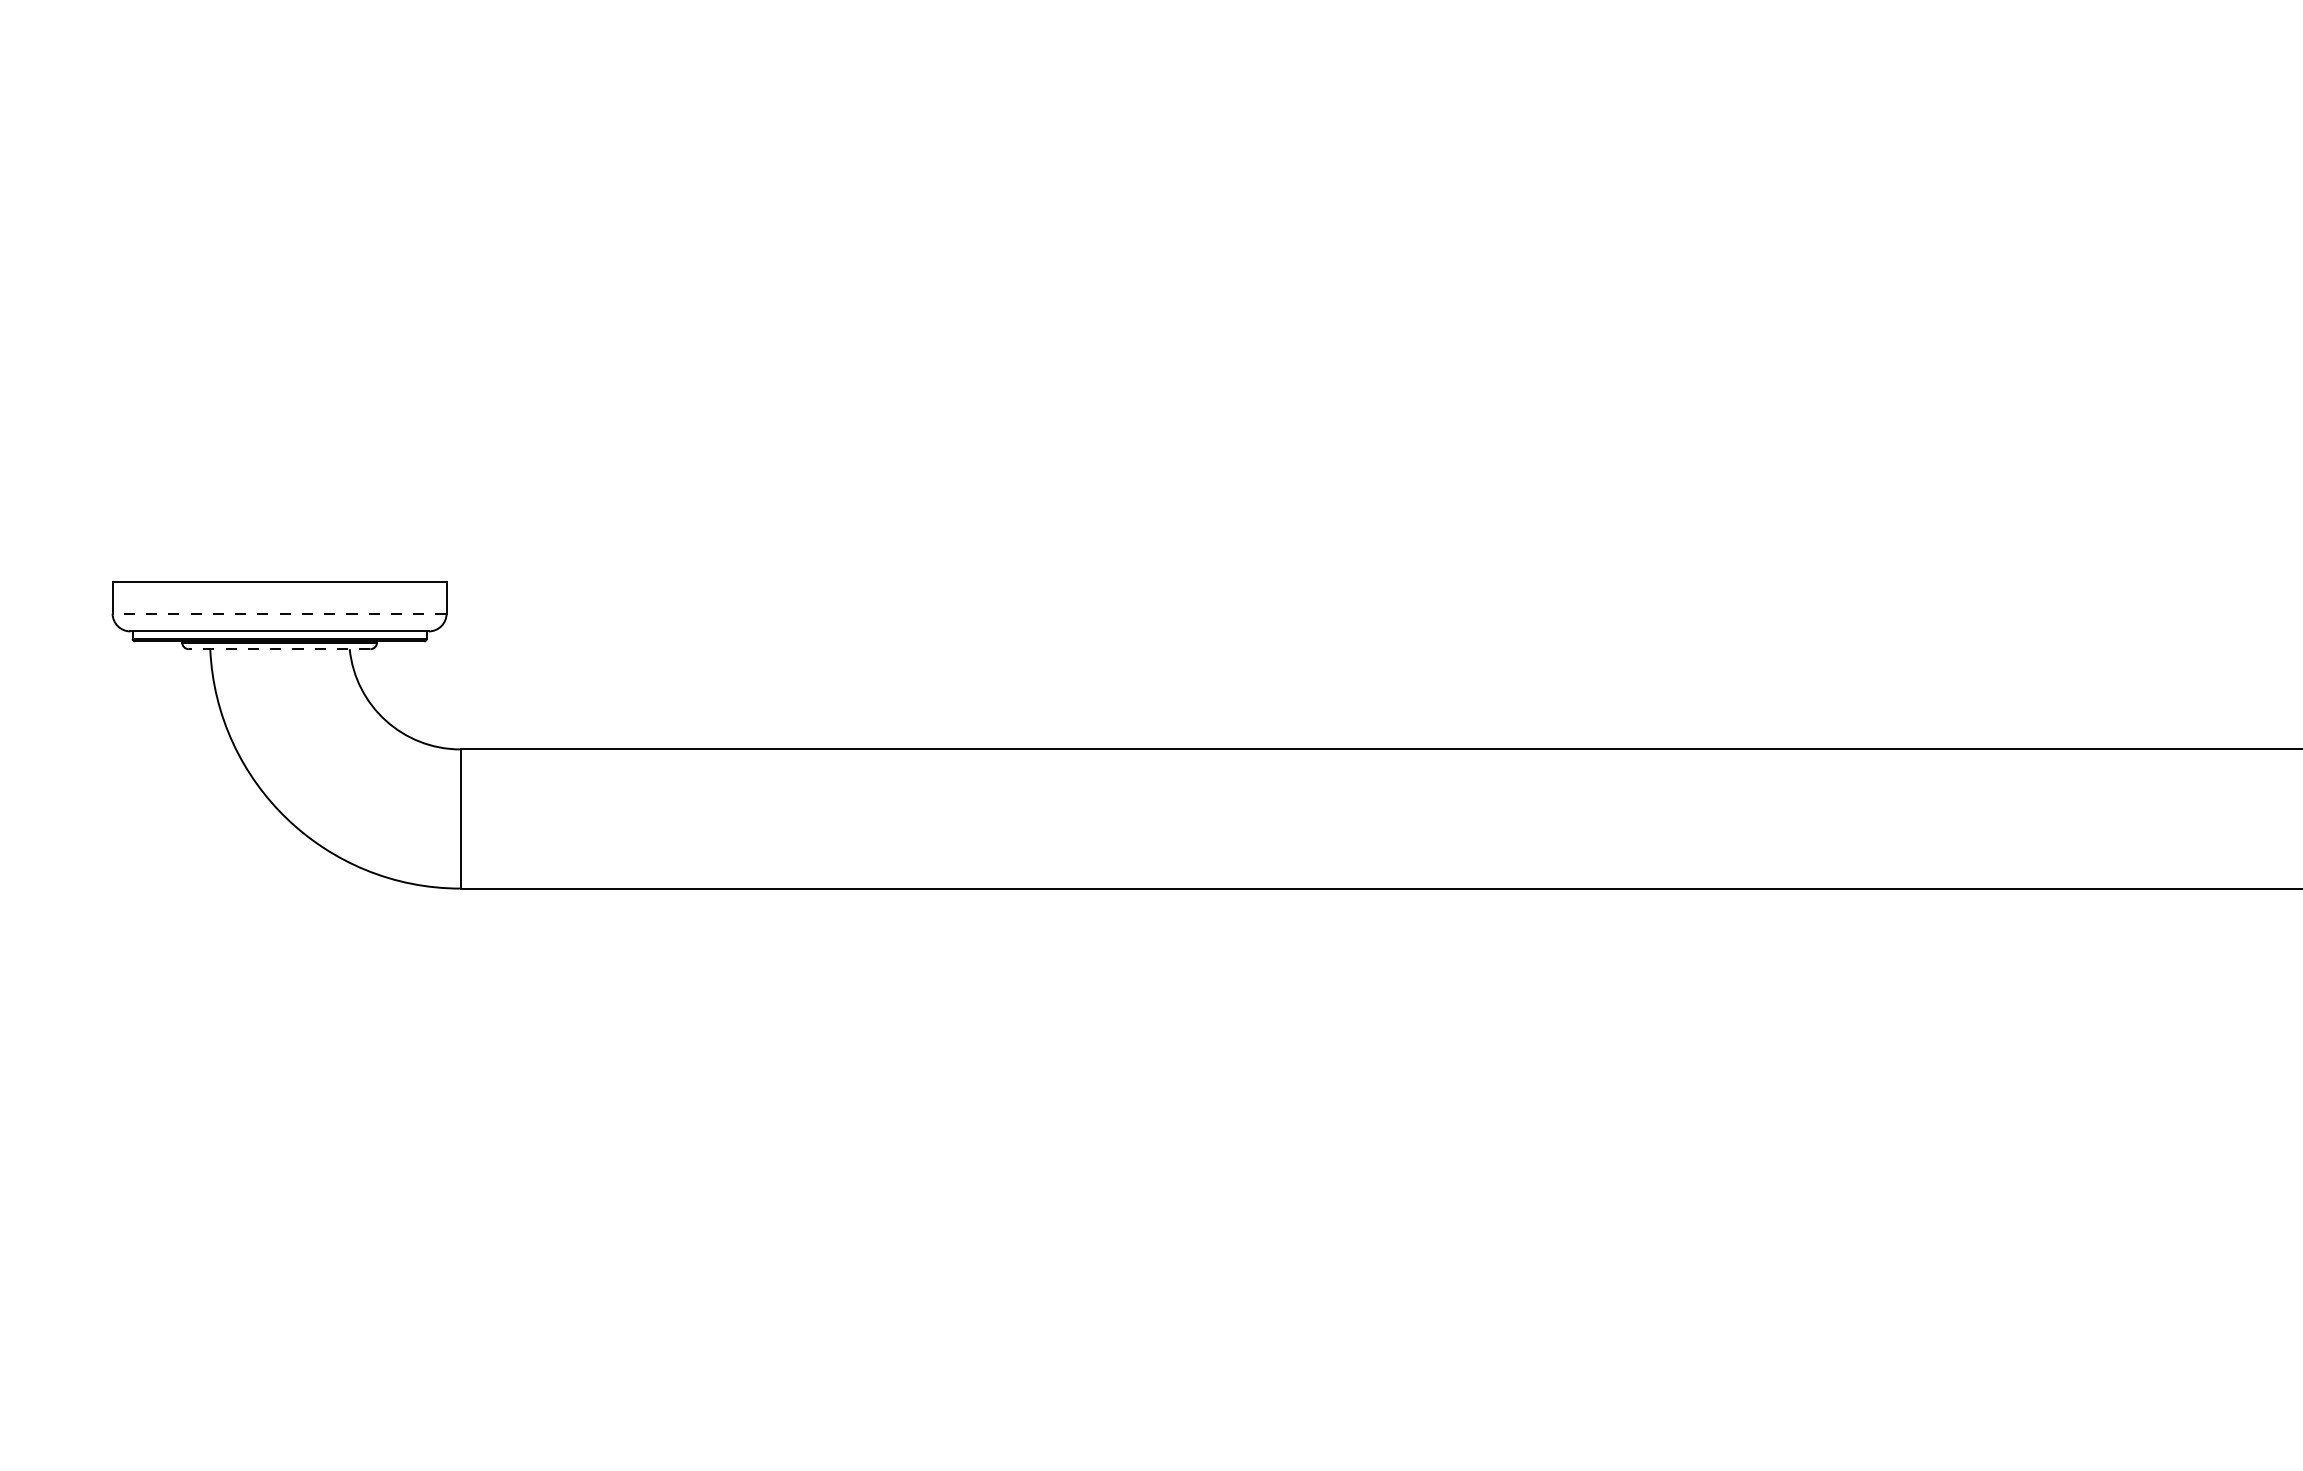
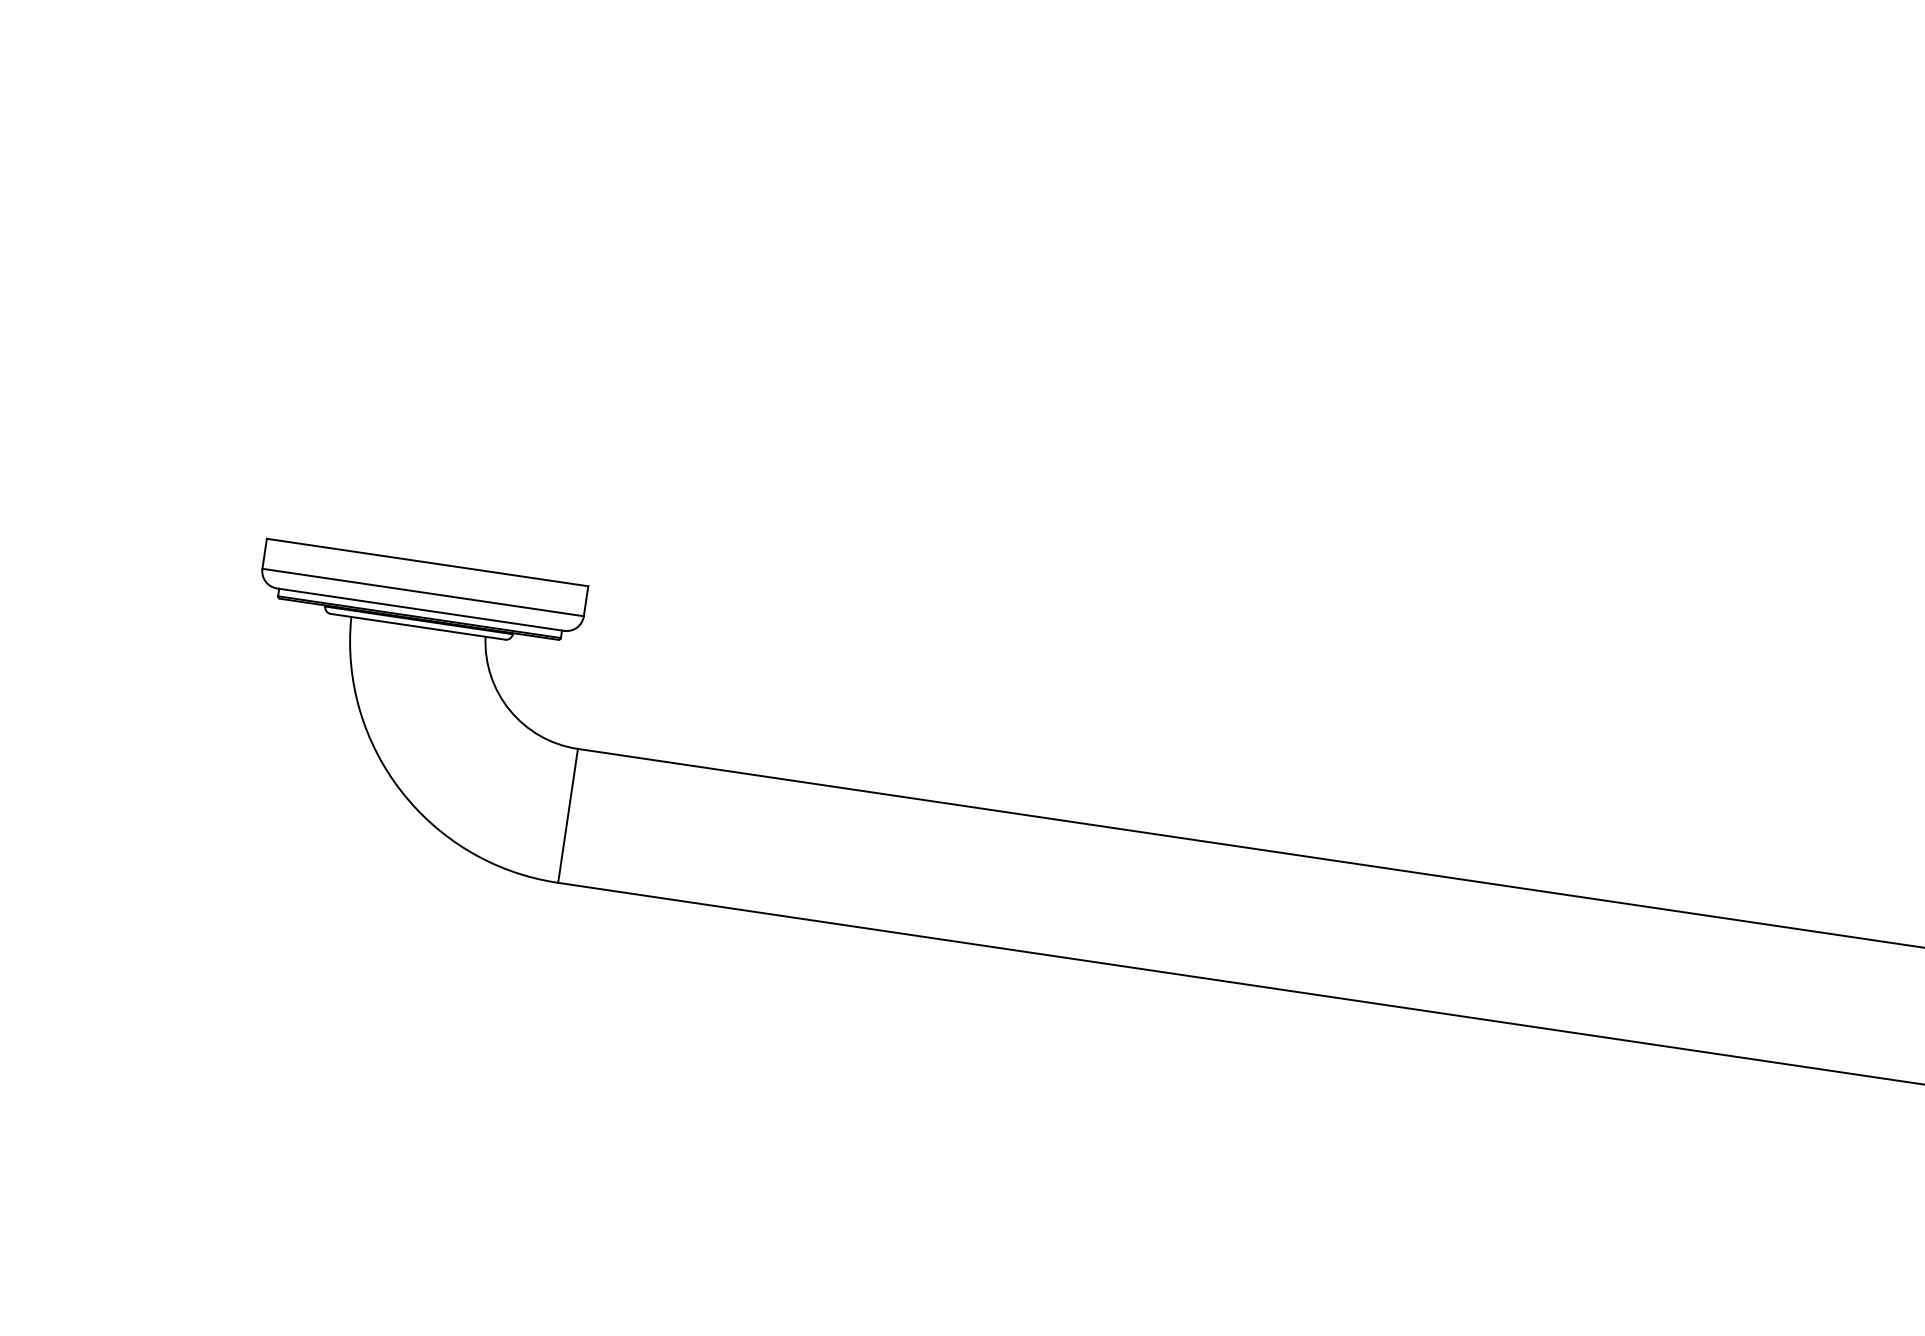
line: (279, 613) -> (423, 592), dashed -> solid
line: (279, 649) -> (417, 627), dashed -> solid

